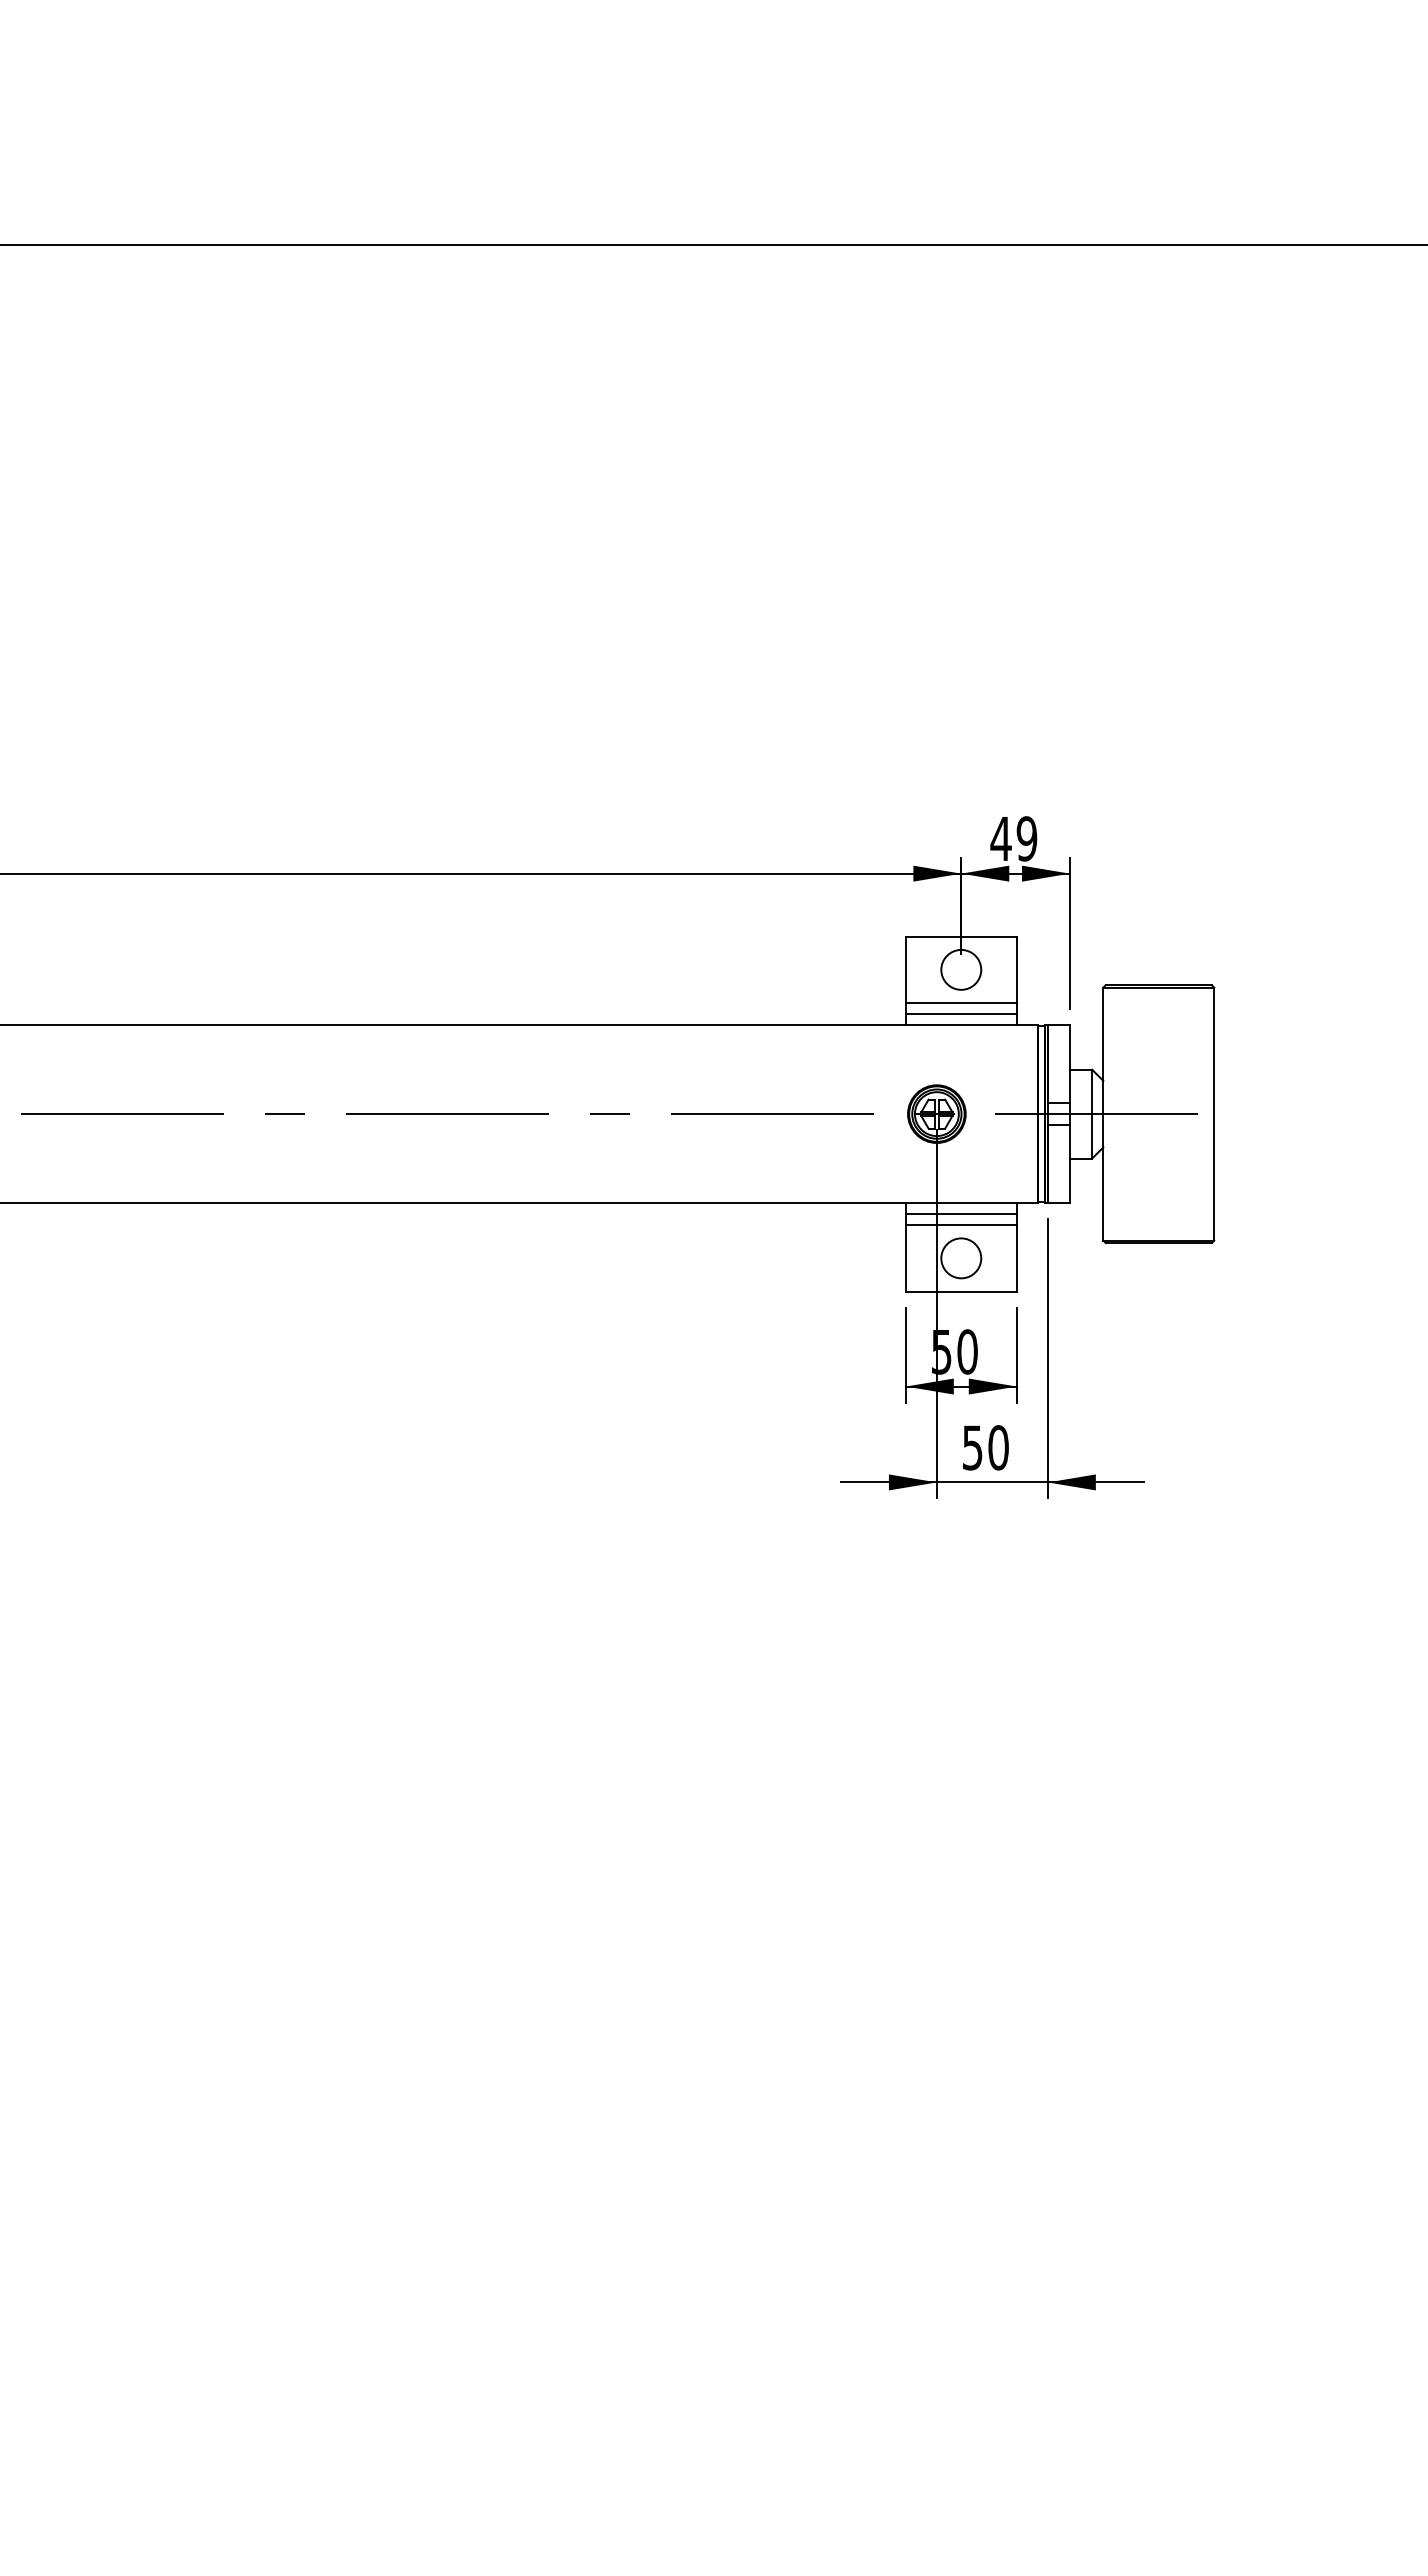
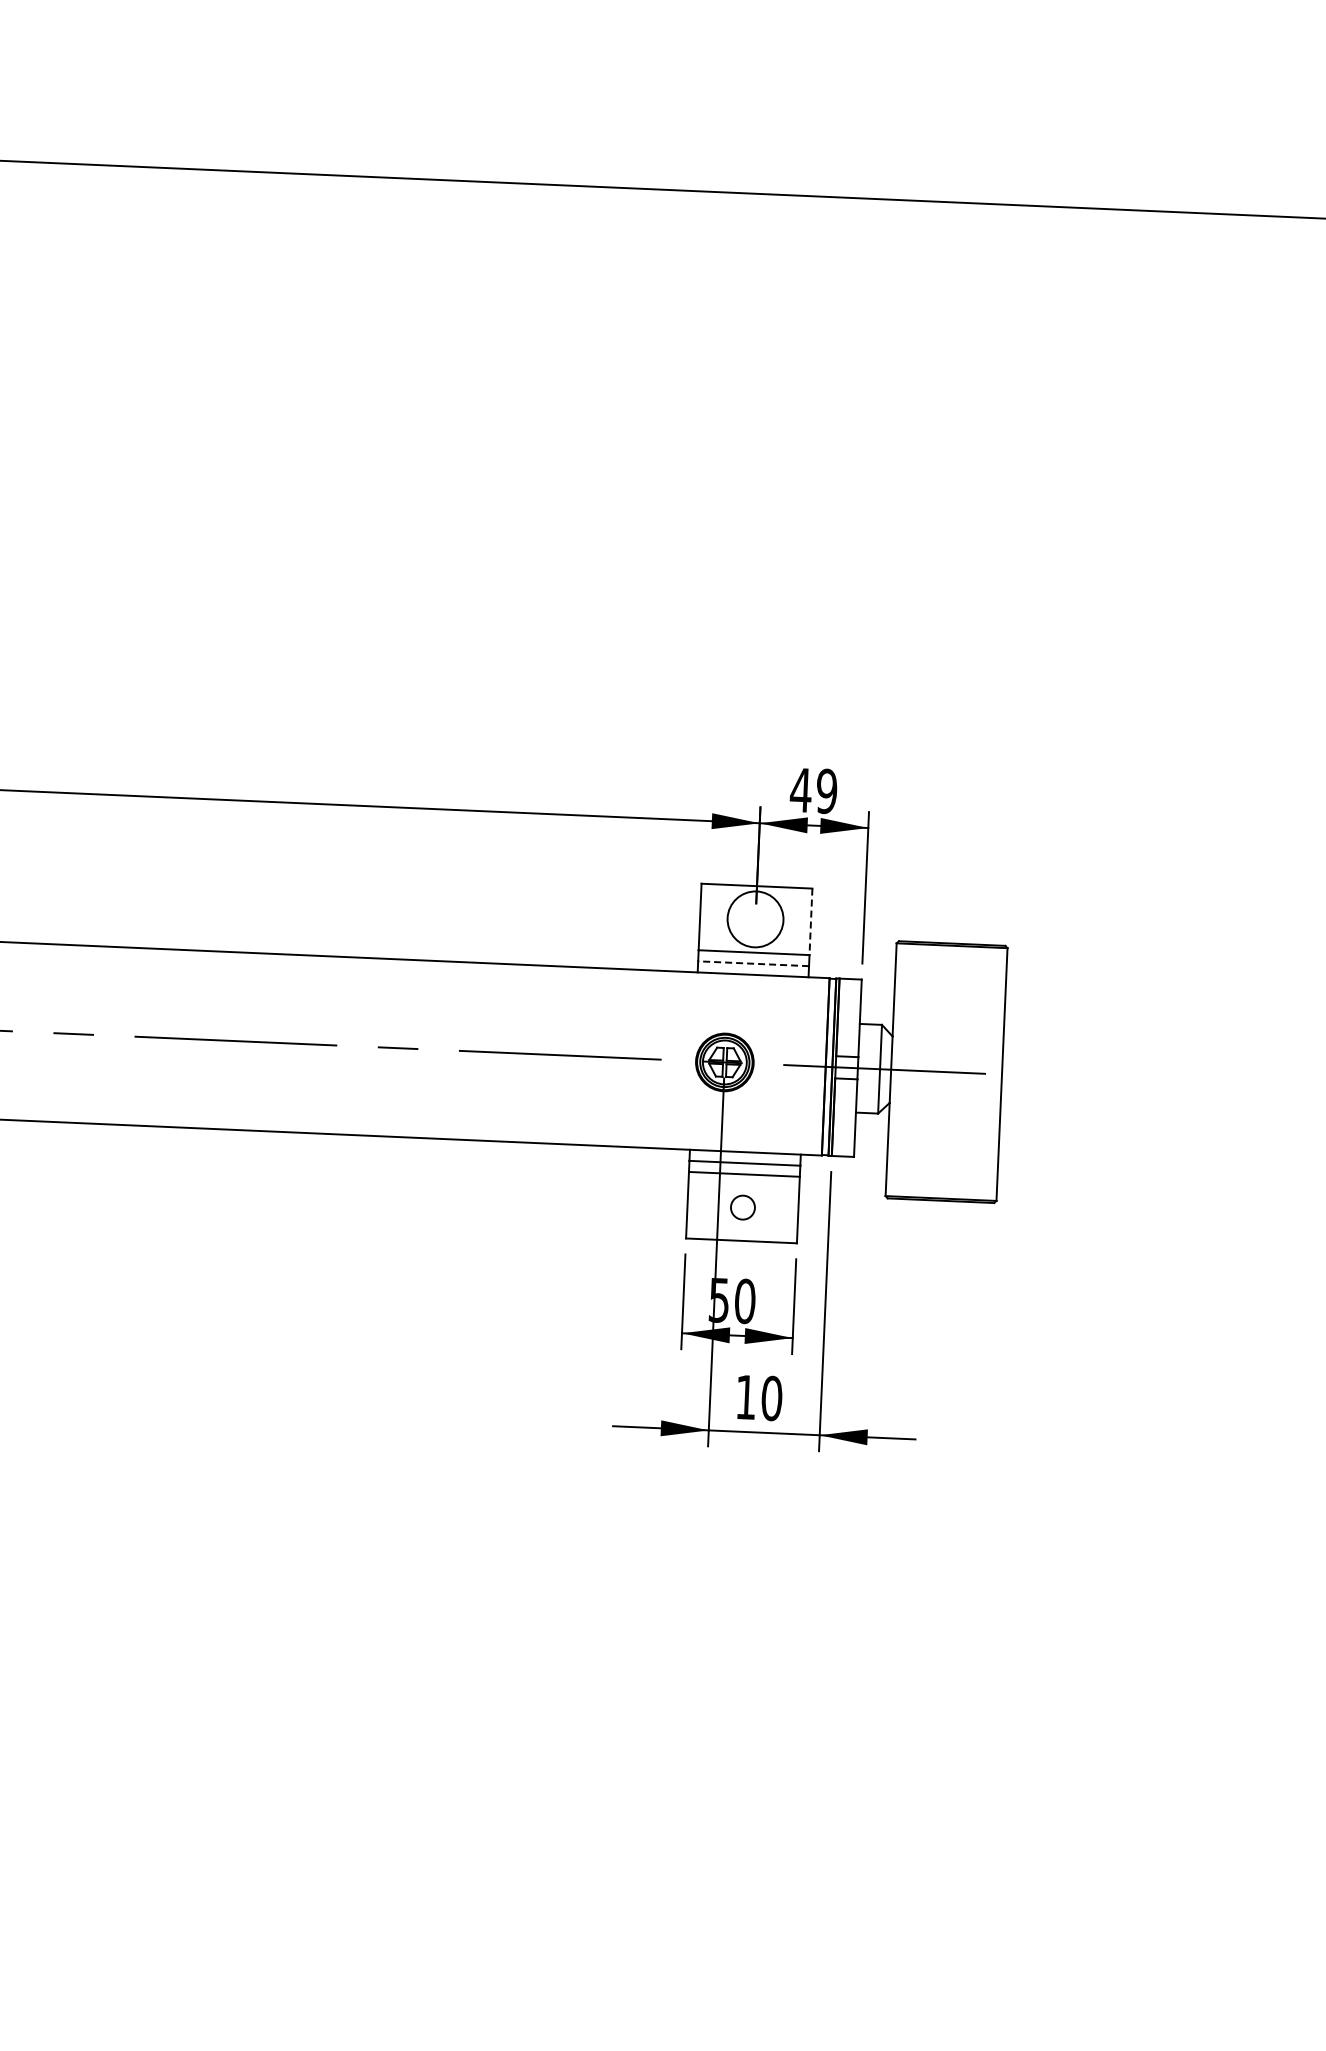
circle: (961, 969) -> (755, 919), size x1.4
line: (1016, 970) -> (810, 922), solid -> dashed
line: (960, 1014) -> (752, 963), solid -> dashed
circle: (961, 1258) -> (743, 1207), size x0.6
text: (972, 1447) -> (745, 1397), 50 -> 10

